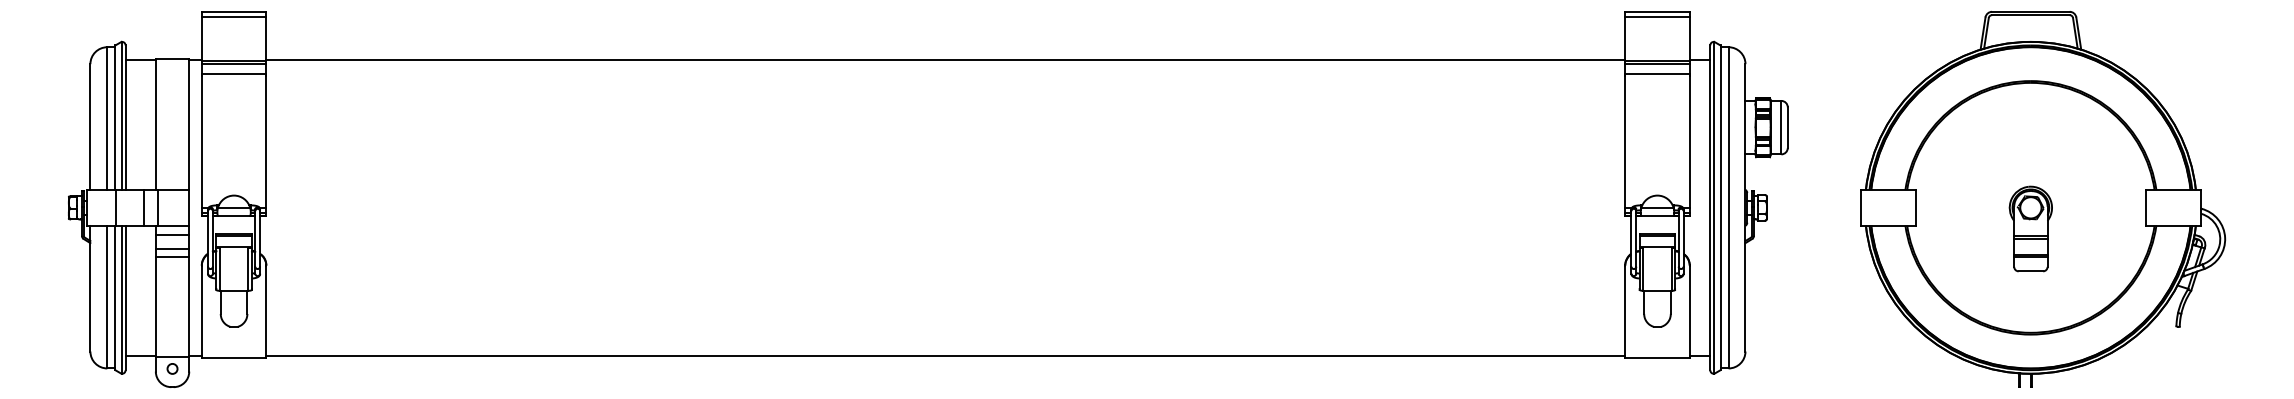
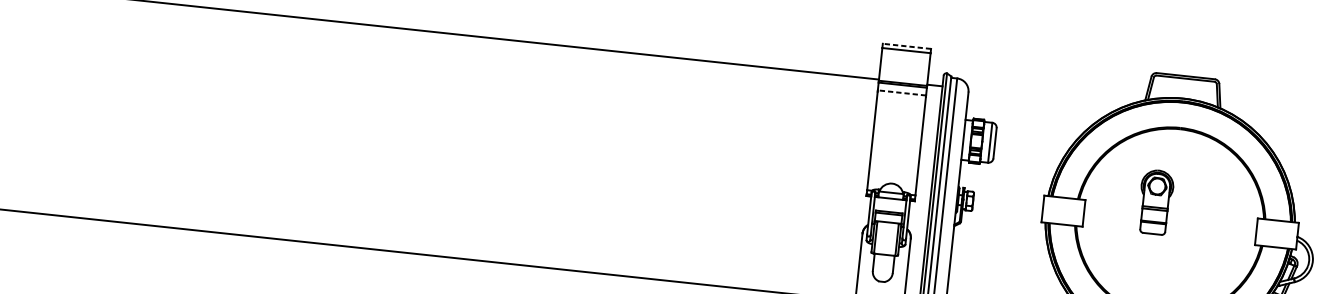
line: (1657, 11) -> (906, 46), solid -> dashed
line: (1657, 74) -> (901, 93), solid -> dashed
part: (2030, 228) -> (1155, 201), moved

